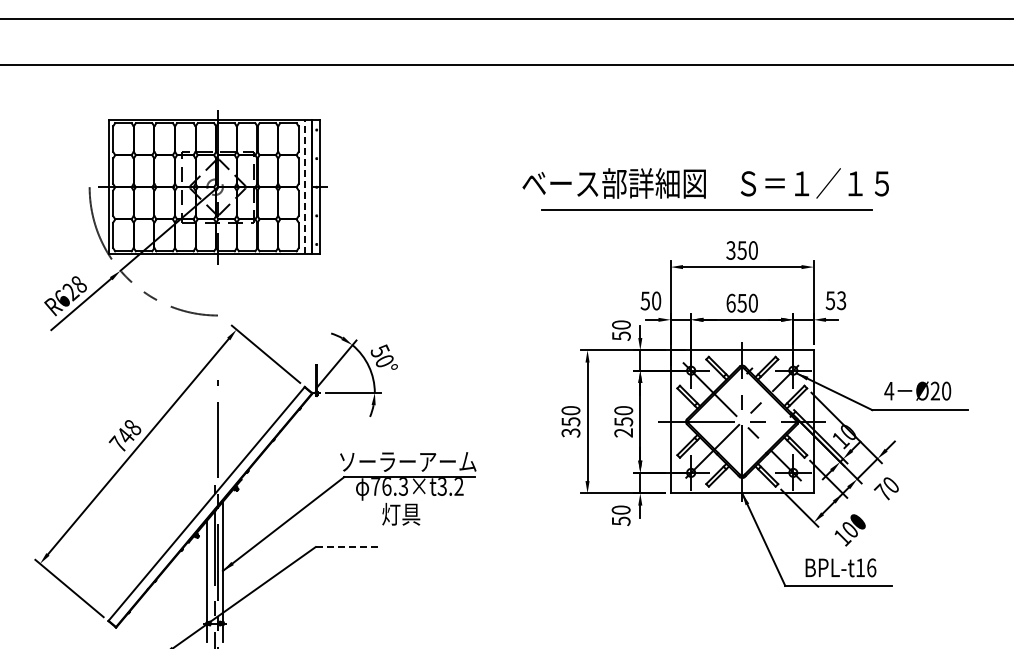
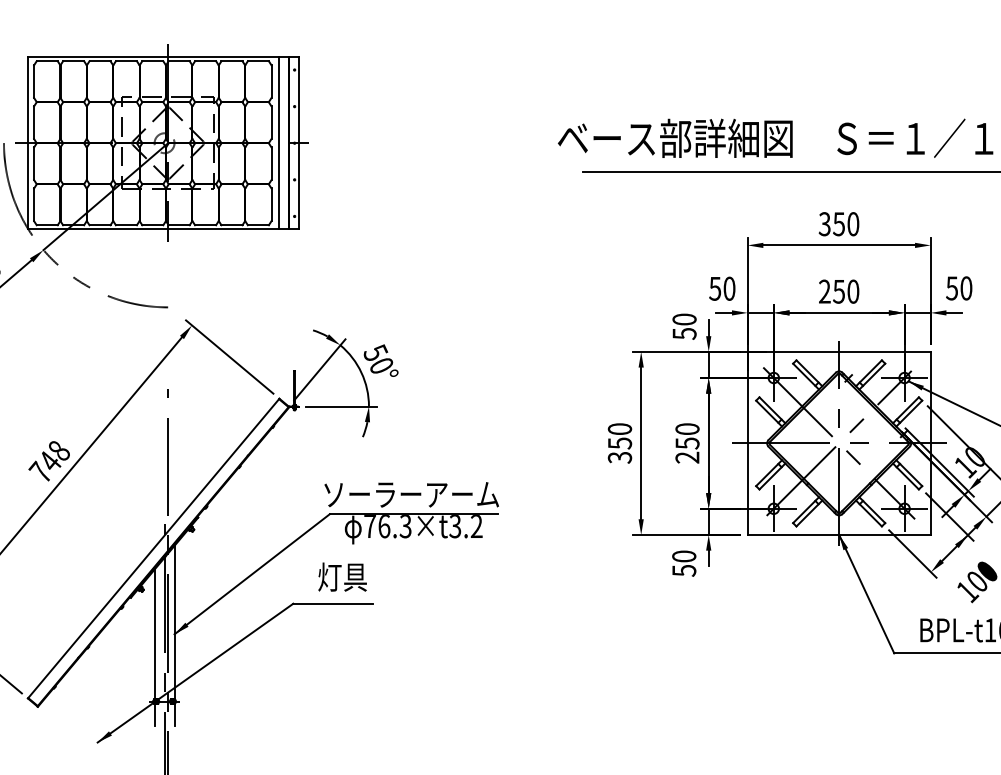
line: (304, 186) -> (278, 142), dashed -> solid
text: (841, 300) -> (966, 288), 53 -> 50
text: (730, 302) -> (824, 290), 650 -> 250
text: (401, 514) -> (342, 577), moved
line: (347, 547) -> (333, 604), dashed -> solid

